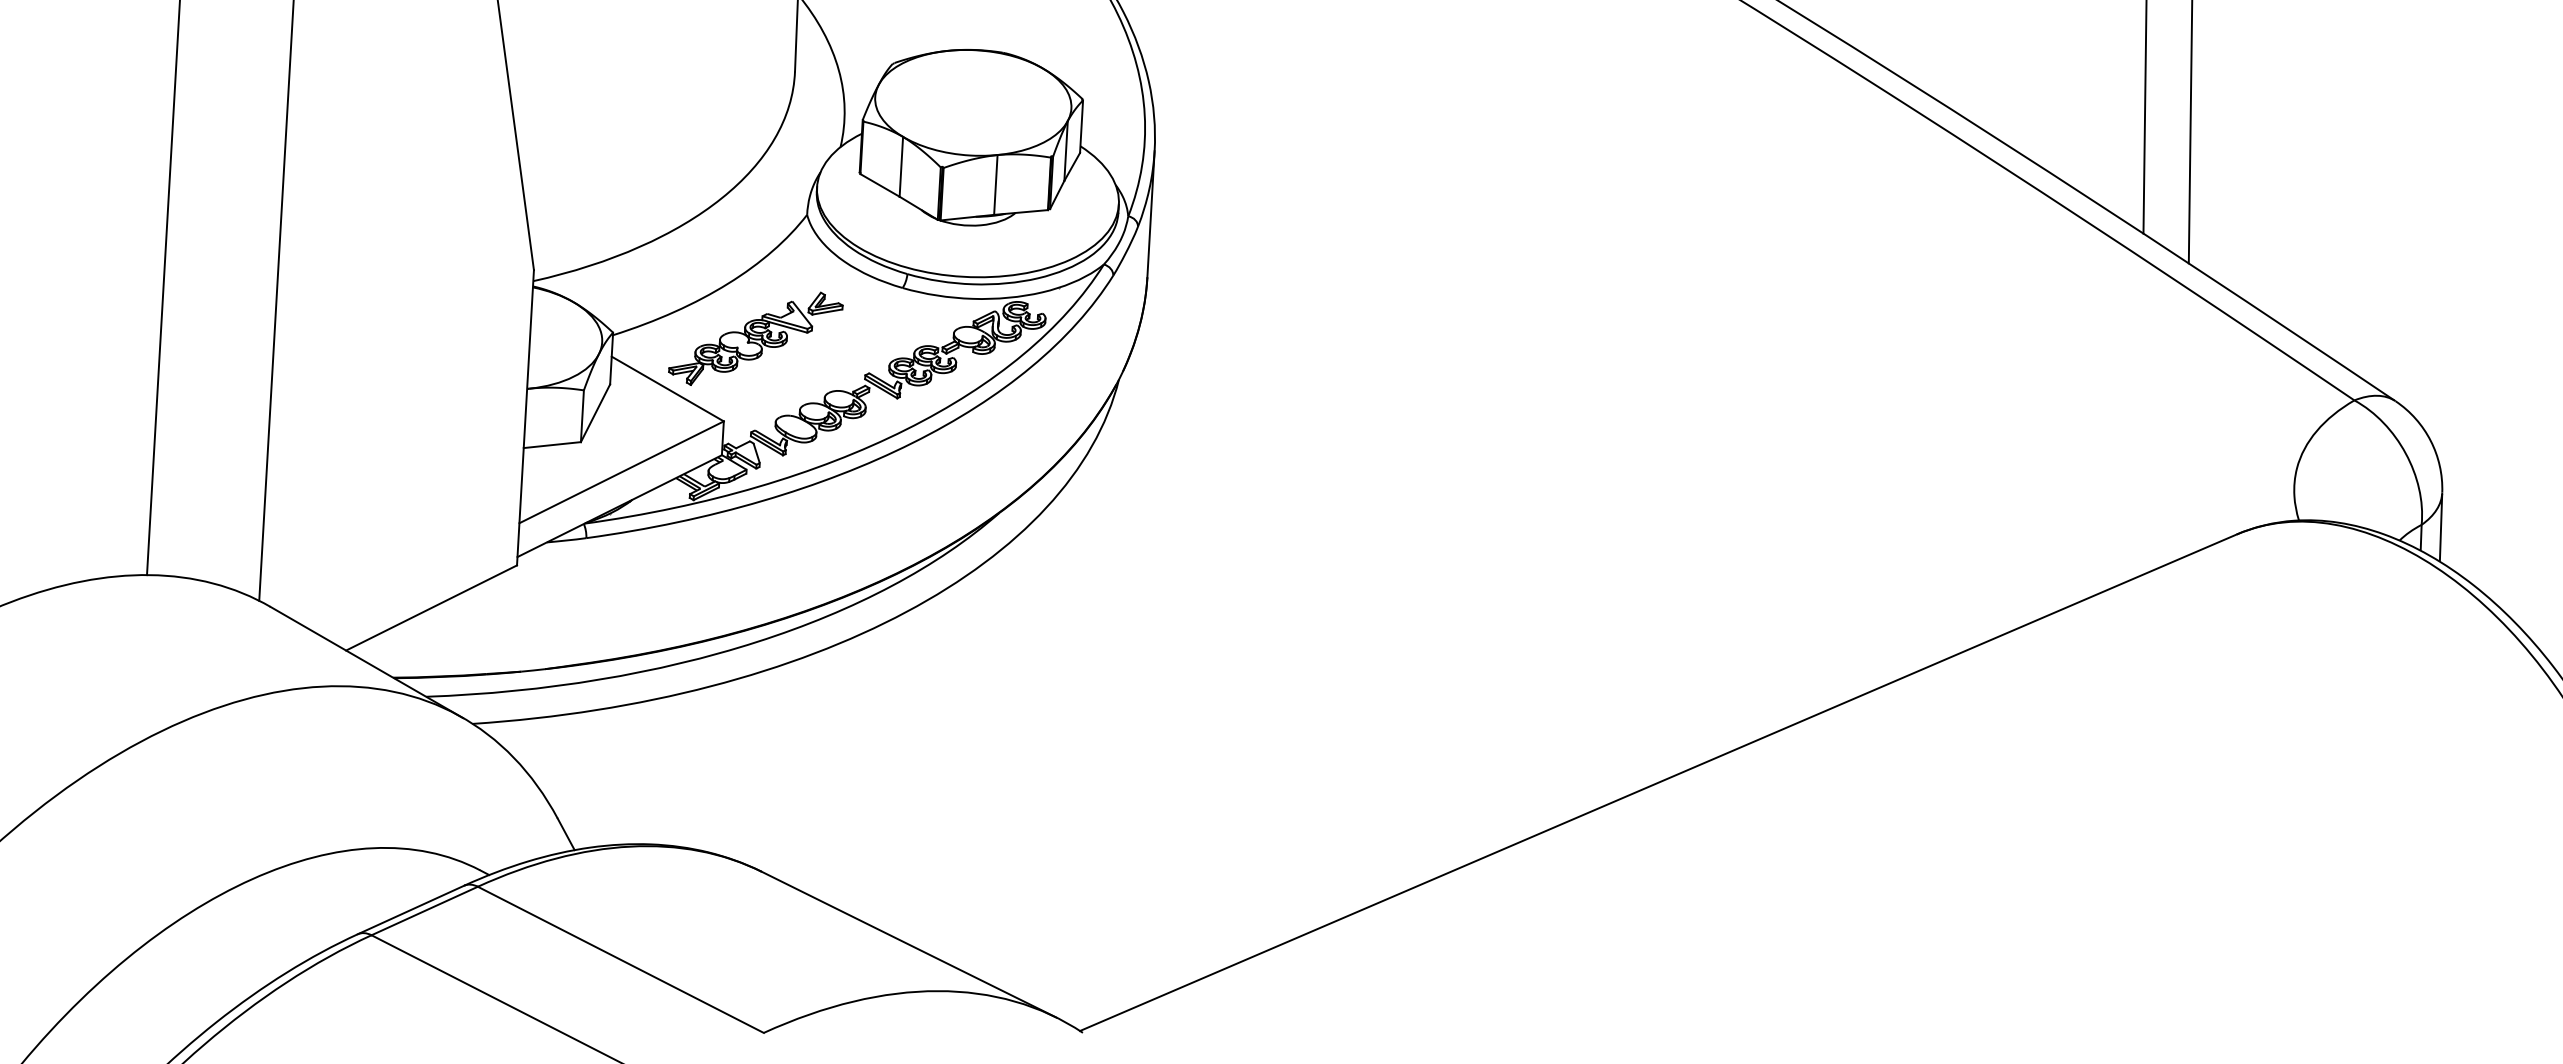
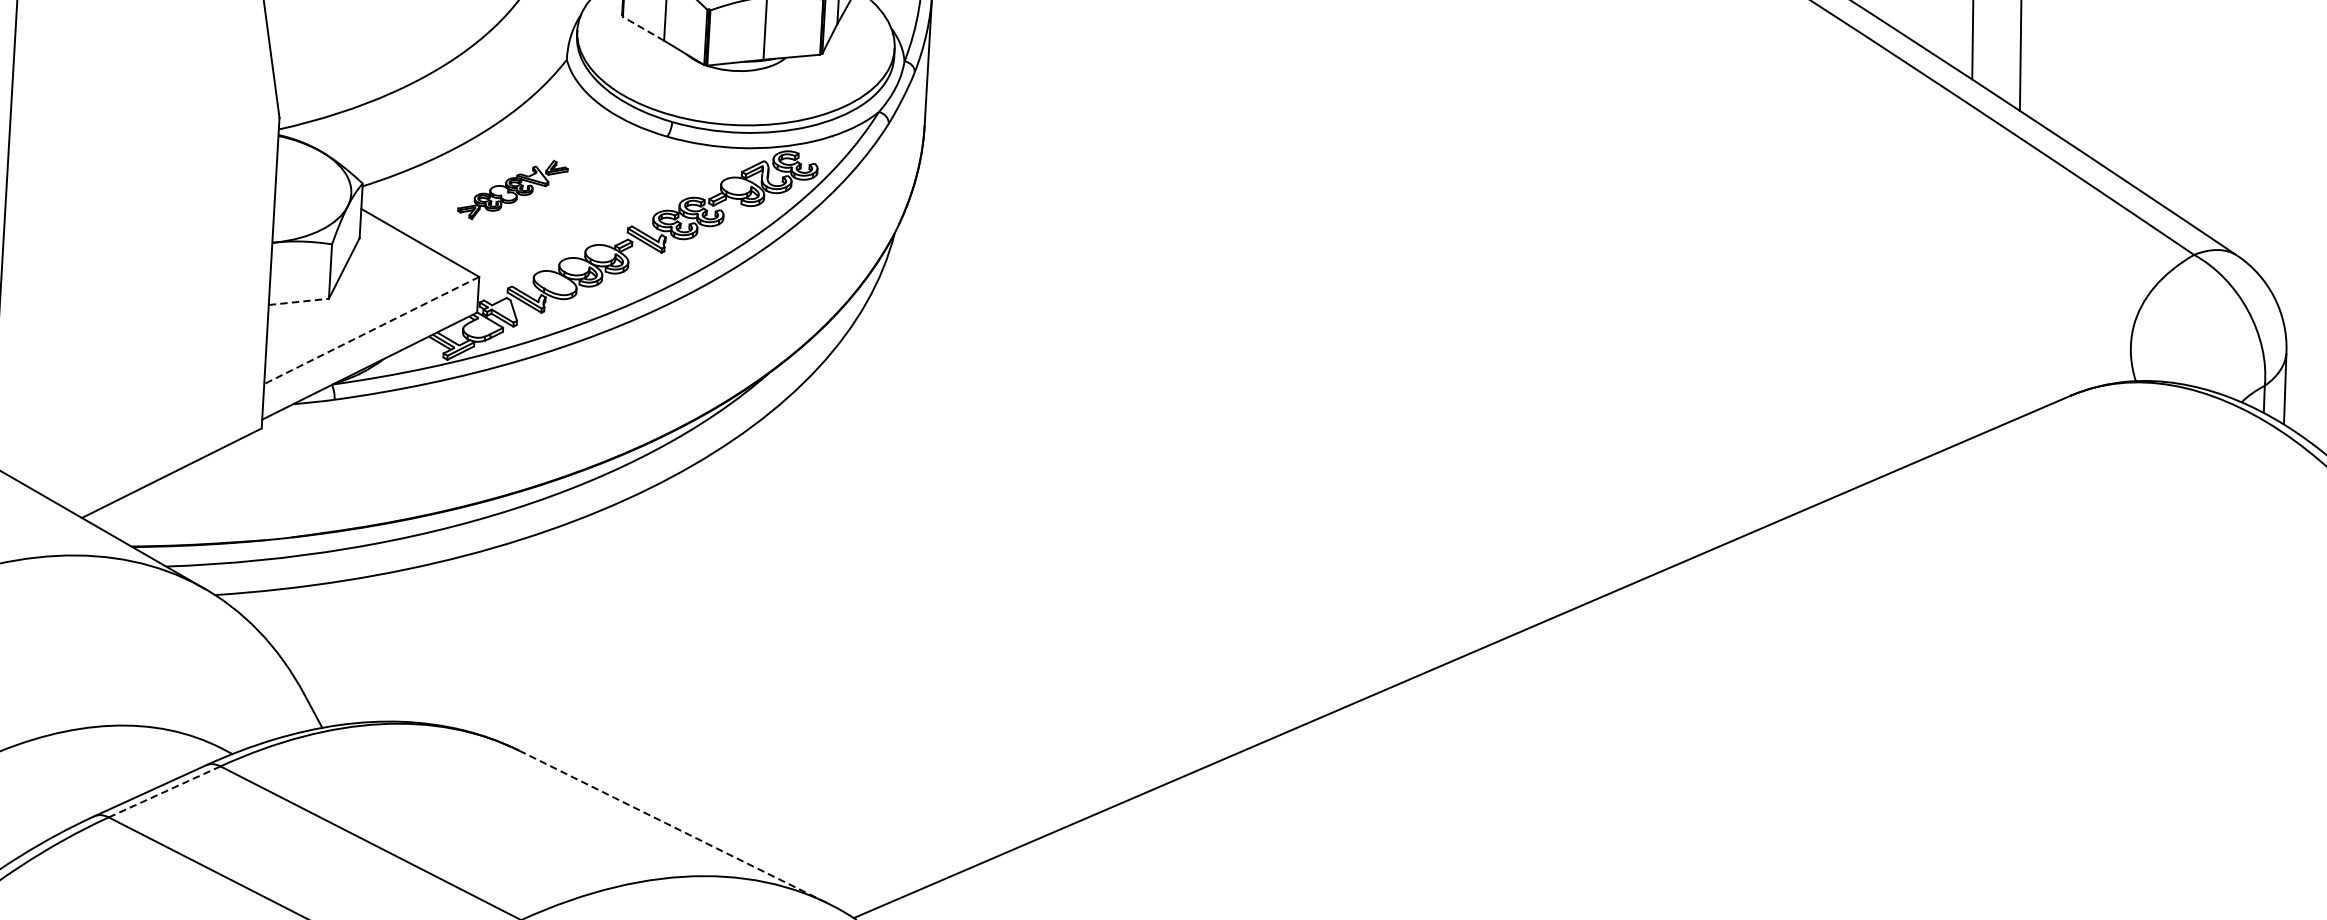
line: (880, 185) -> (643, 28), solid -> dashed
part: (755, 338) -> (512, 189), size x0.6
line: (552, 445) -> (299, 302), solid -> dashed
line: (621, 472) -> (371, 330), solid -> dashed
line: (425, 910) -> (165, 791), solid -> dashed
line: (909, 944) -> (674, 827), solid -> dashed

